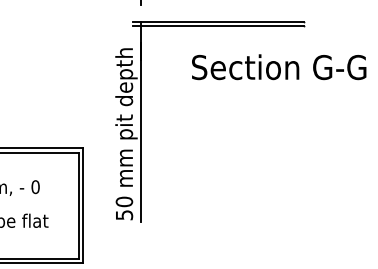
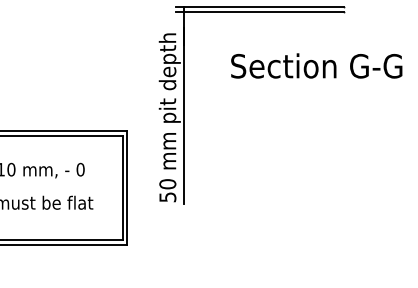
text: (278, 66) -> (316, 65), moved

